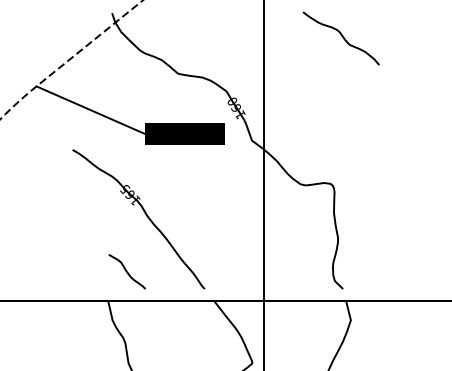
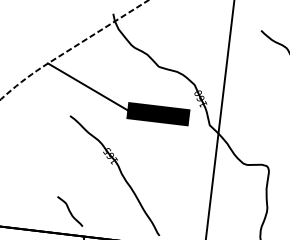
curve: (126, 271) -> (69, 211), moved

